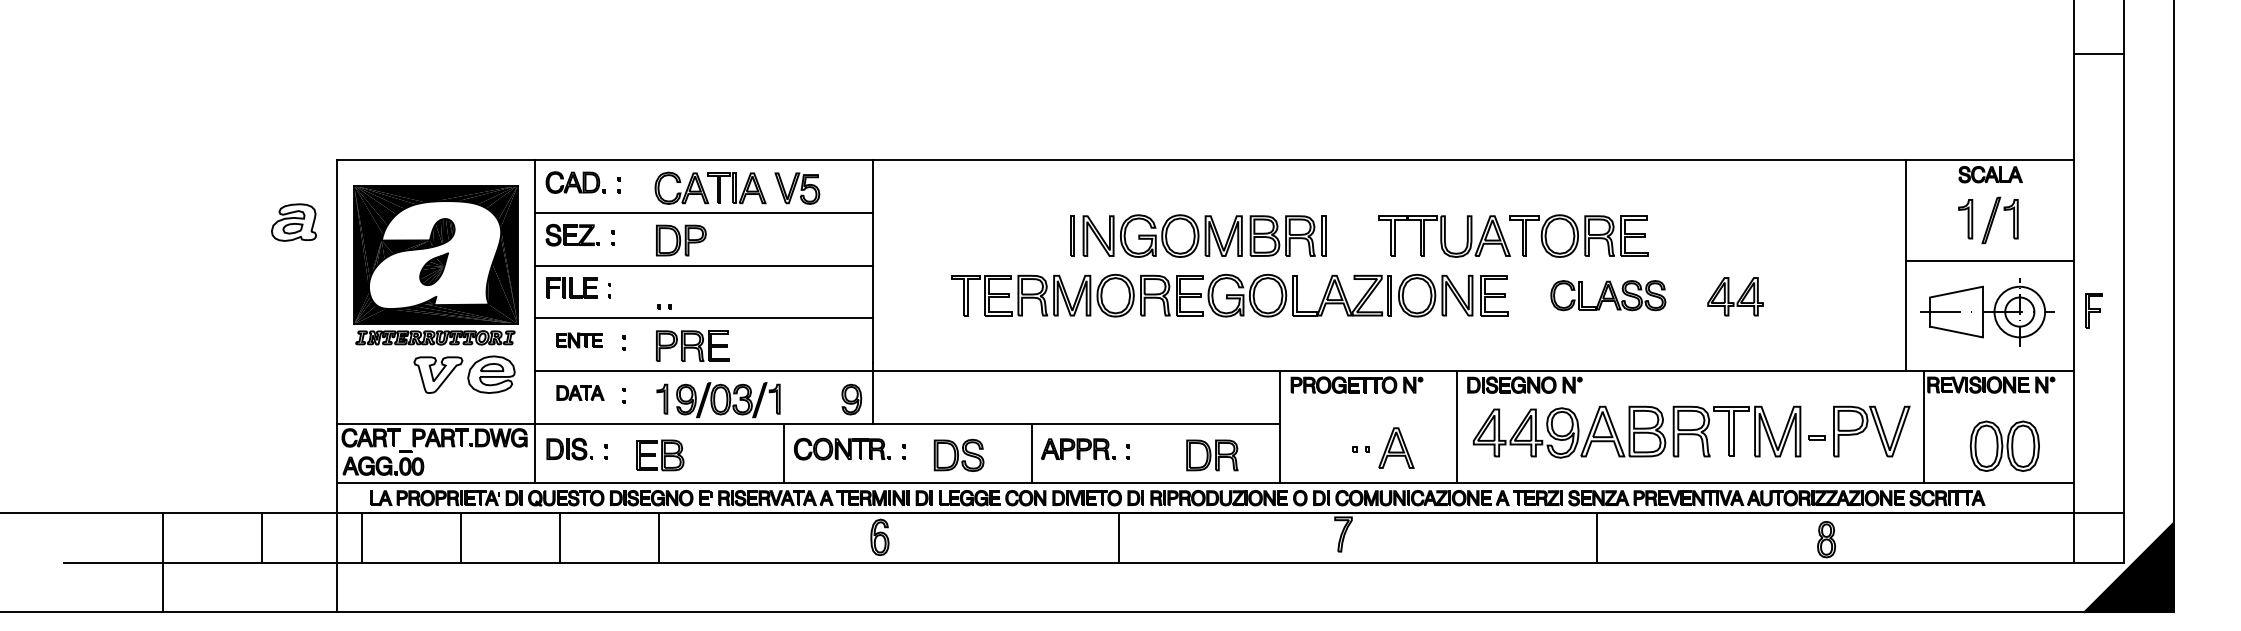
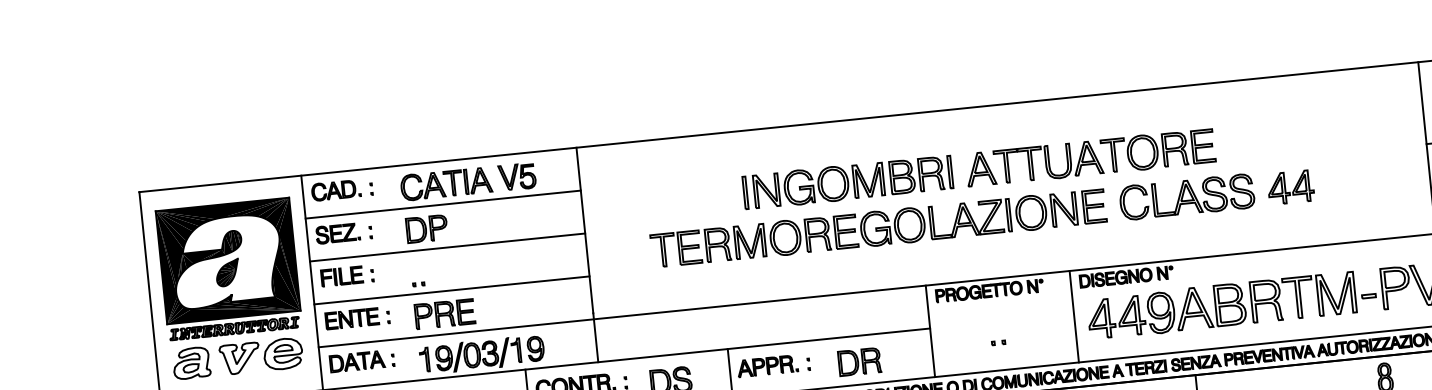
part: (293, 222) -> (191, 363), moved
part: (1608, 295) -> (1187, 196), size x1.43
part: (579, 340) -> (352, 318), size x1.43
part: (580, 392) -> (357, 361), size x1.43
part: (851, 399) -> (535, 348), moved
part: (1396, 447) -> (980, 168), moved
part: (1212, 455) -> (859, 362), moved

